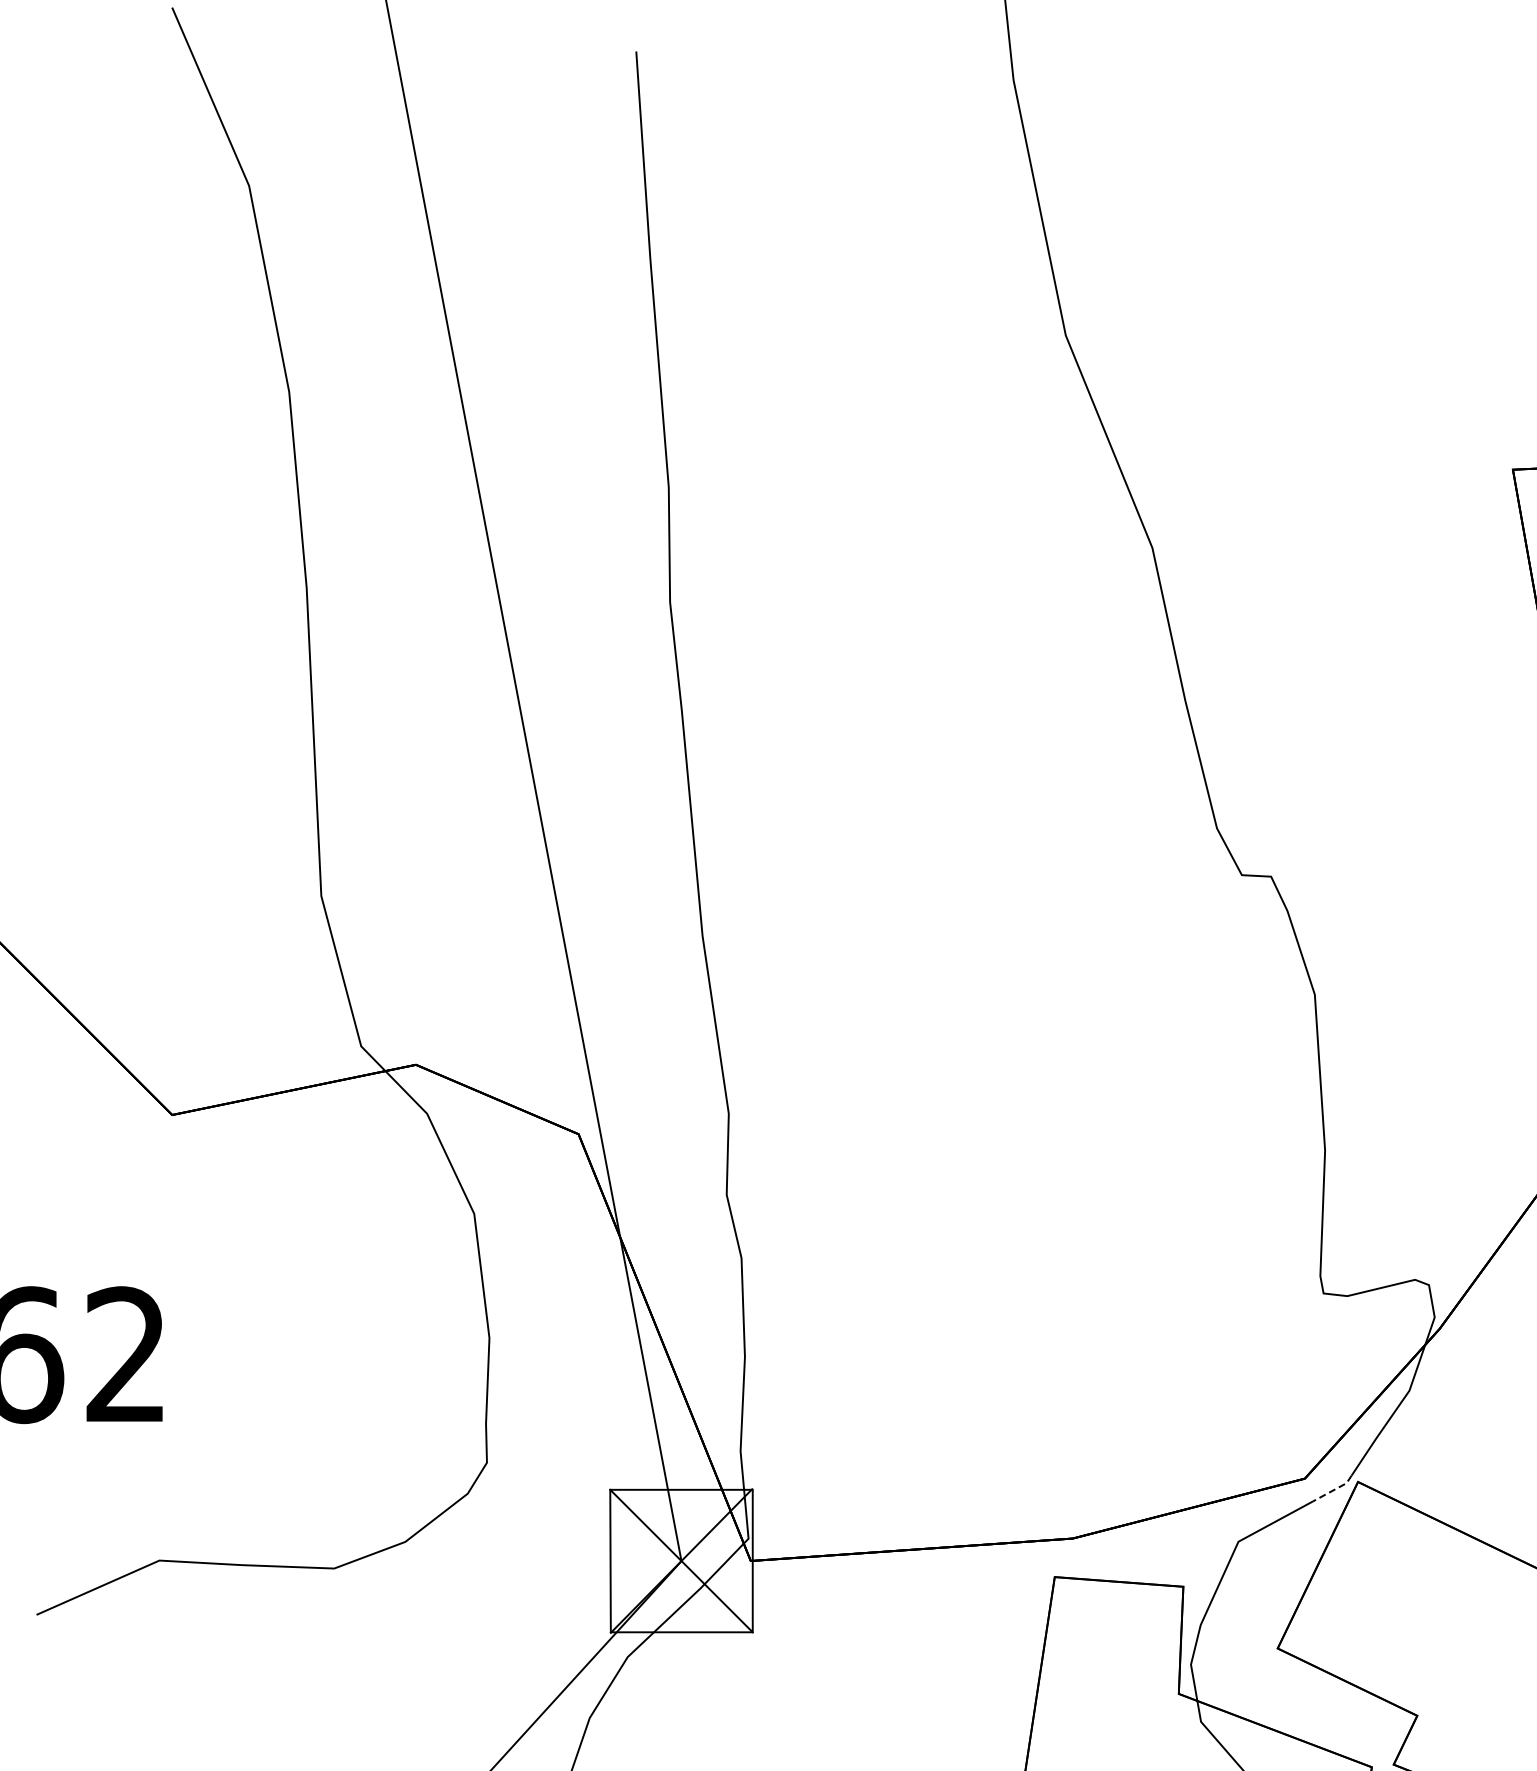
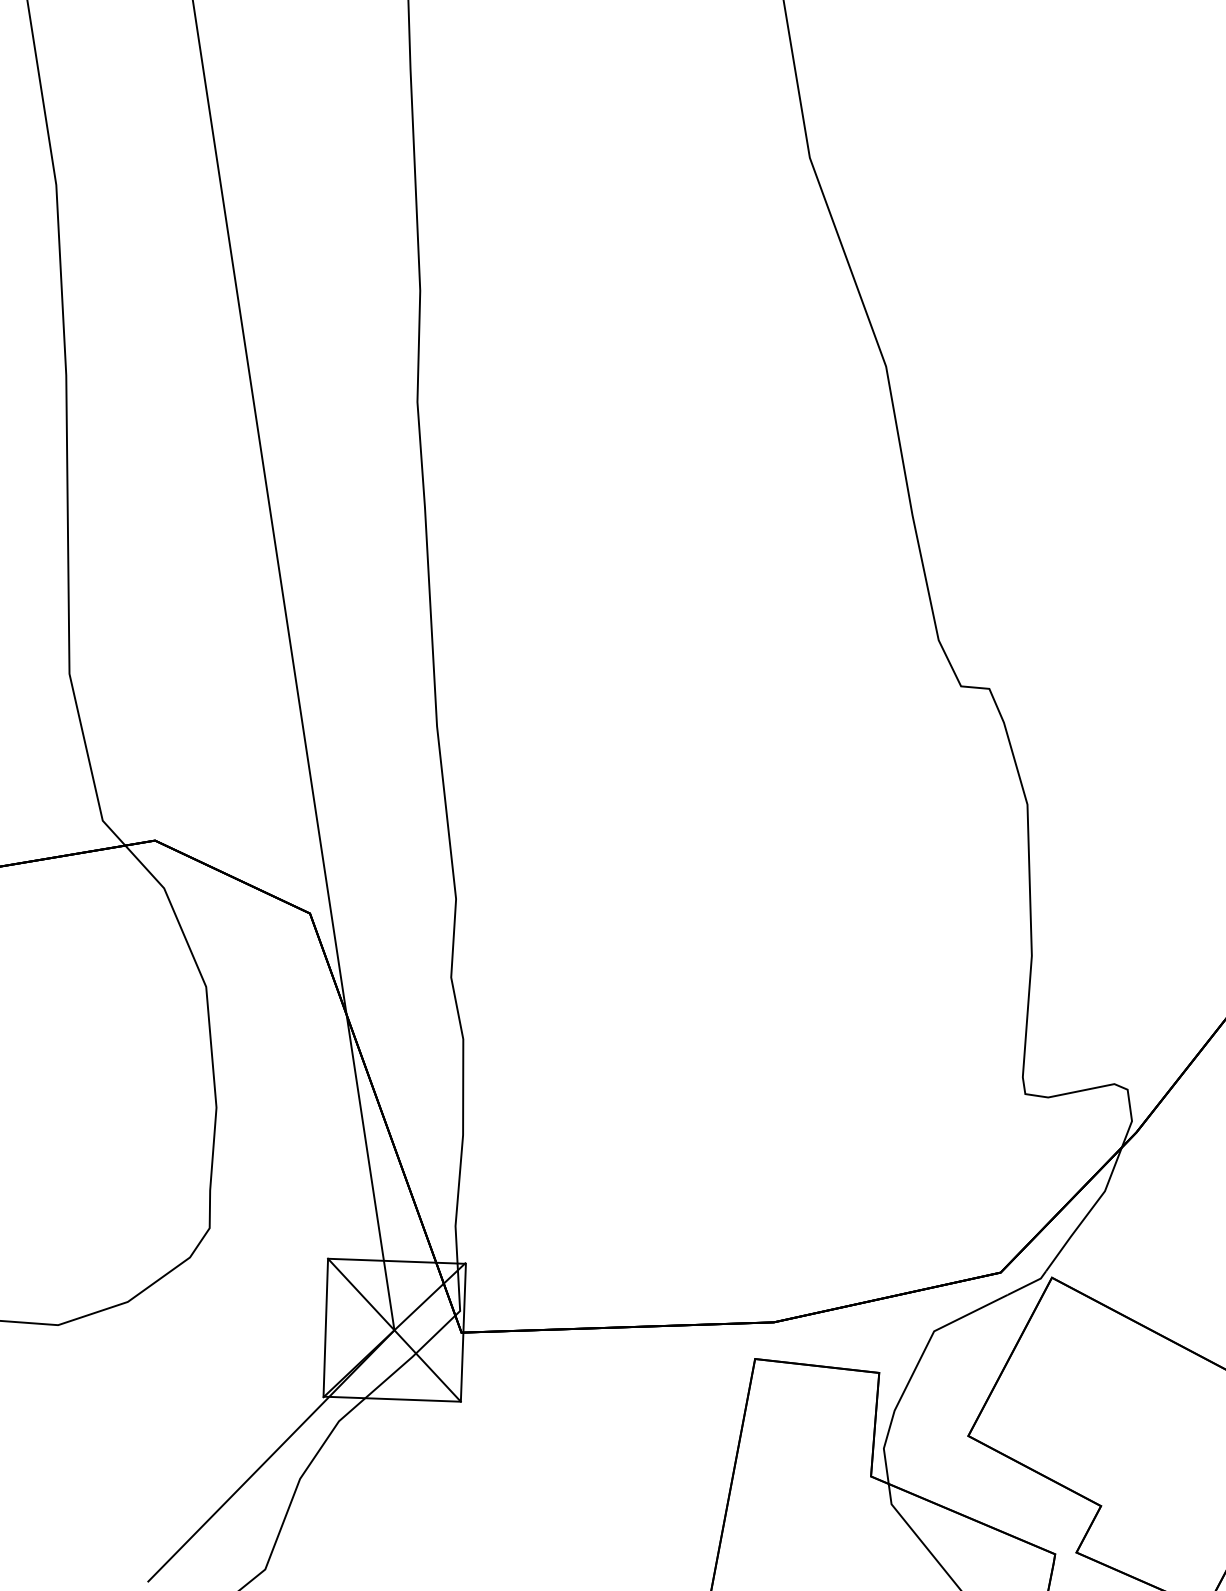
line: (1334, 1489) -> (1028, 1284), dashed -> solid

